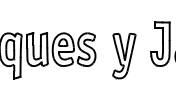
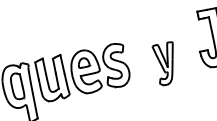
part: (124, 56) -> (166, 64), size x0.7

